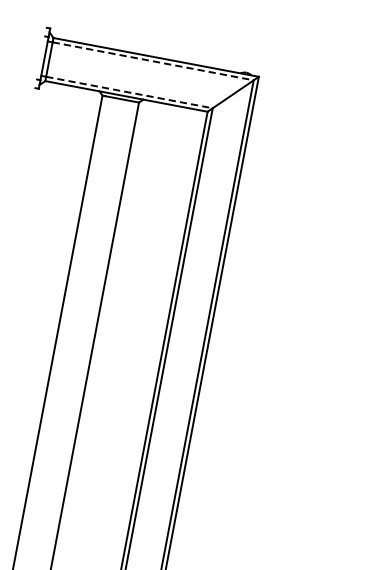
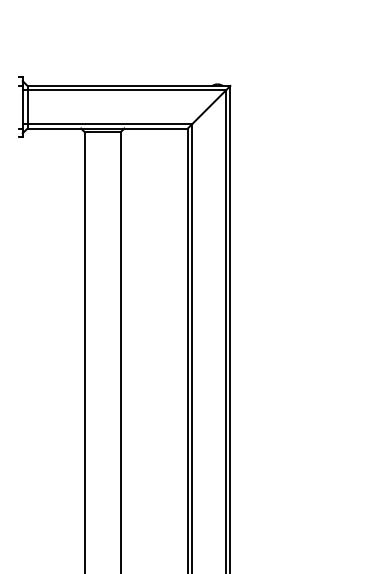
line: (153, 61) -> (127, 90), dashed -> solid
line: (130, 92) -> (110, 124), dashed -> solid

